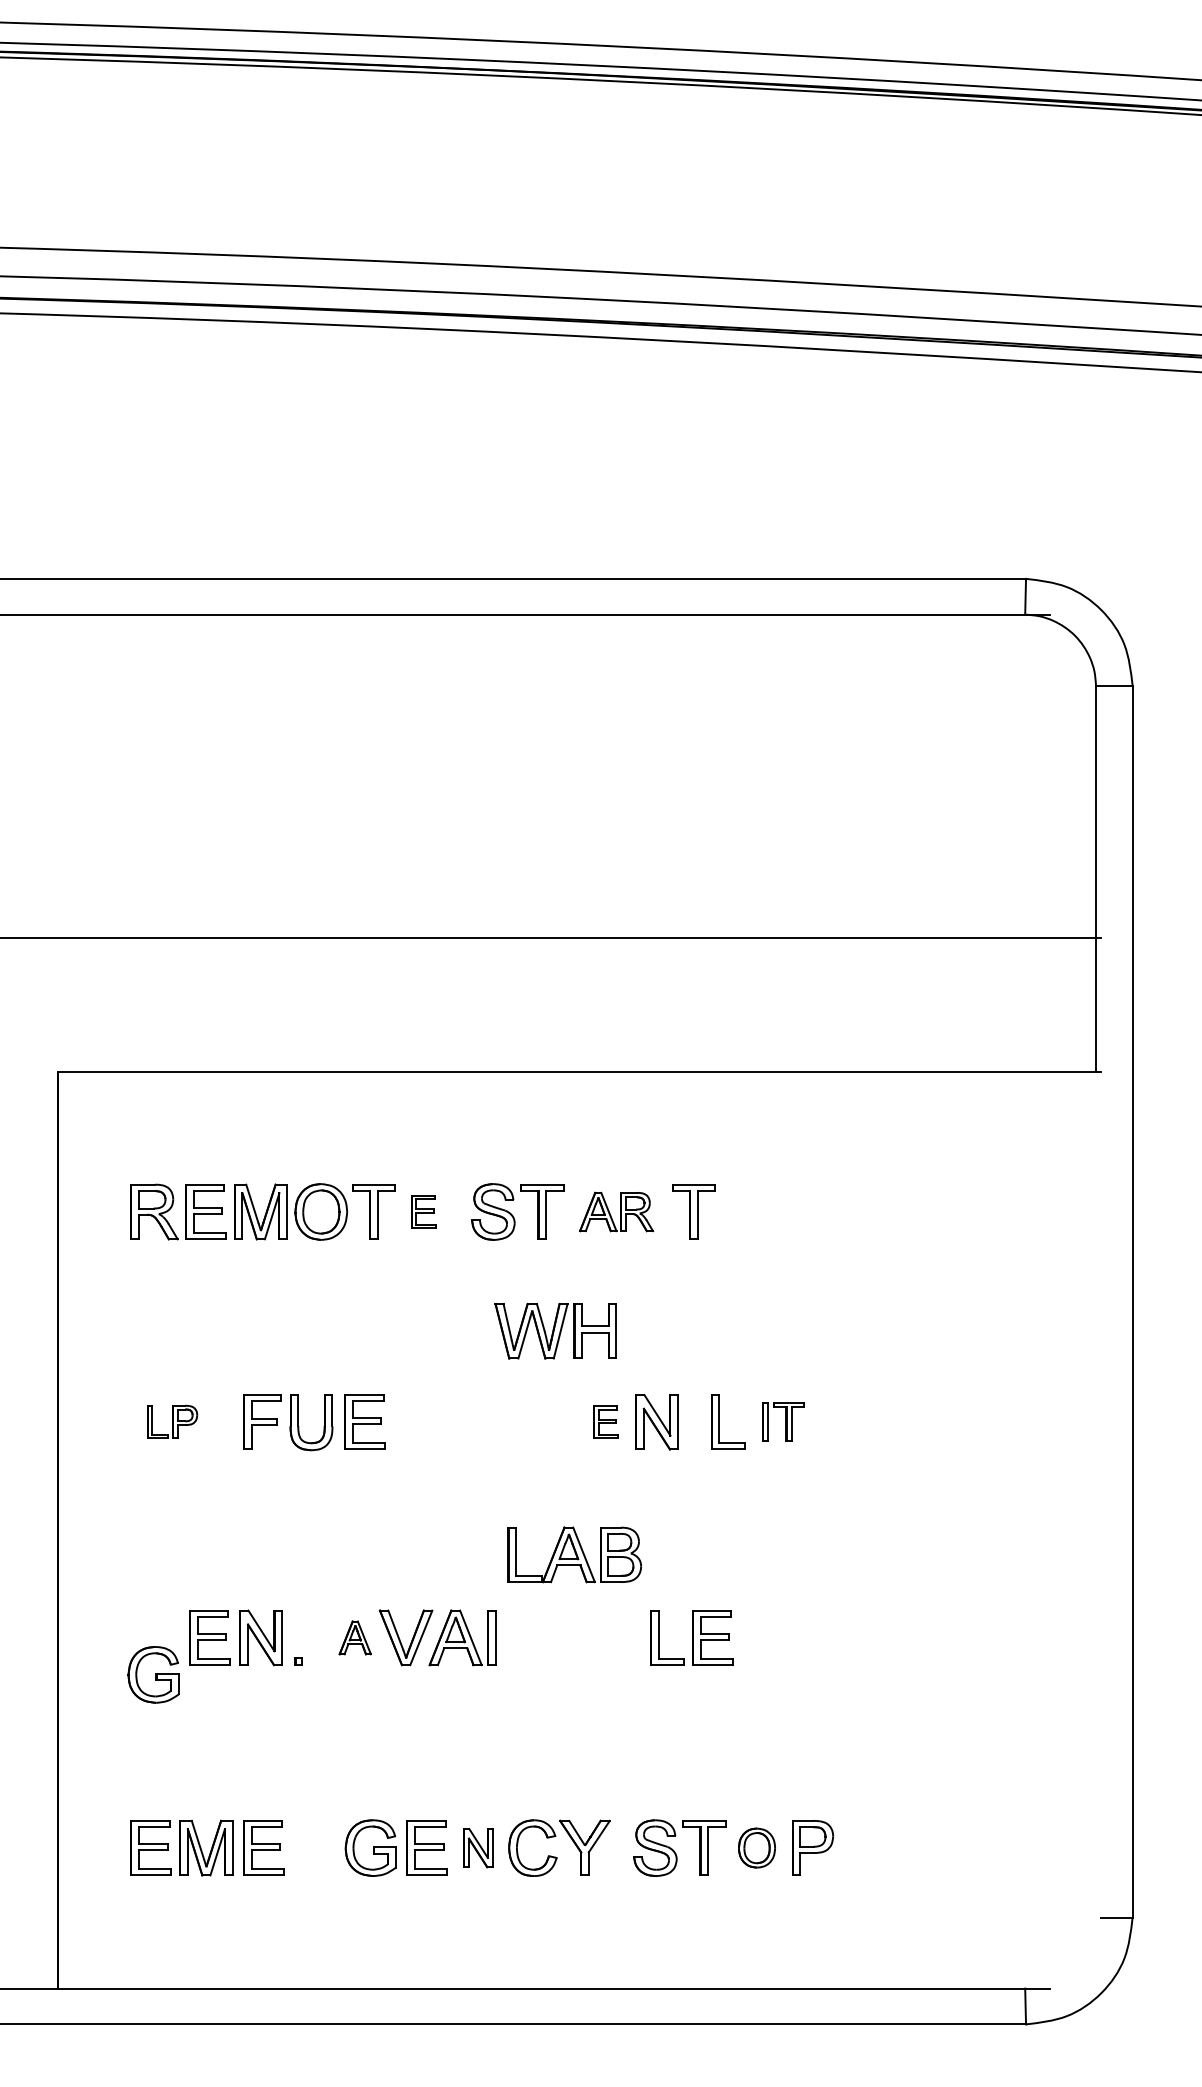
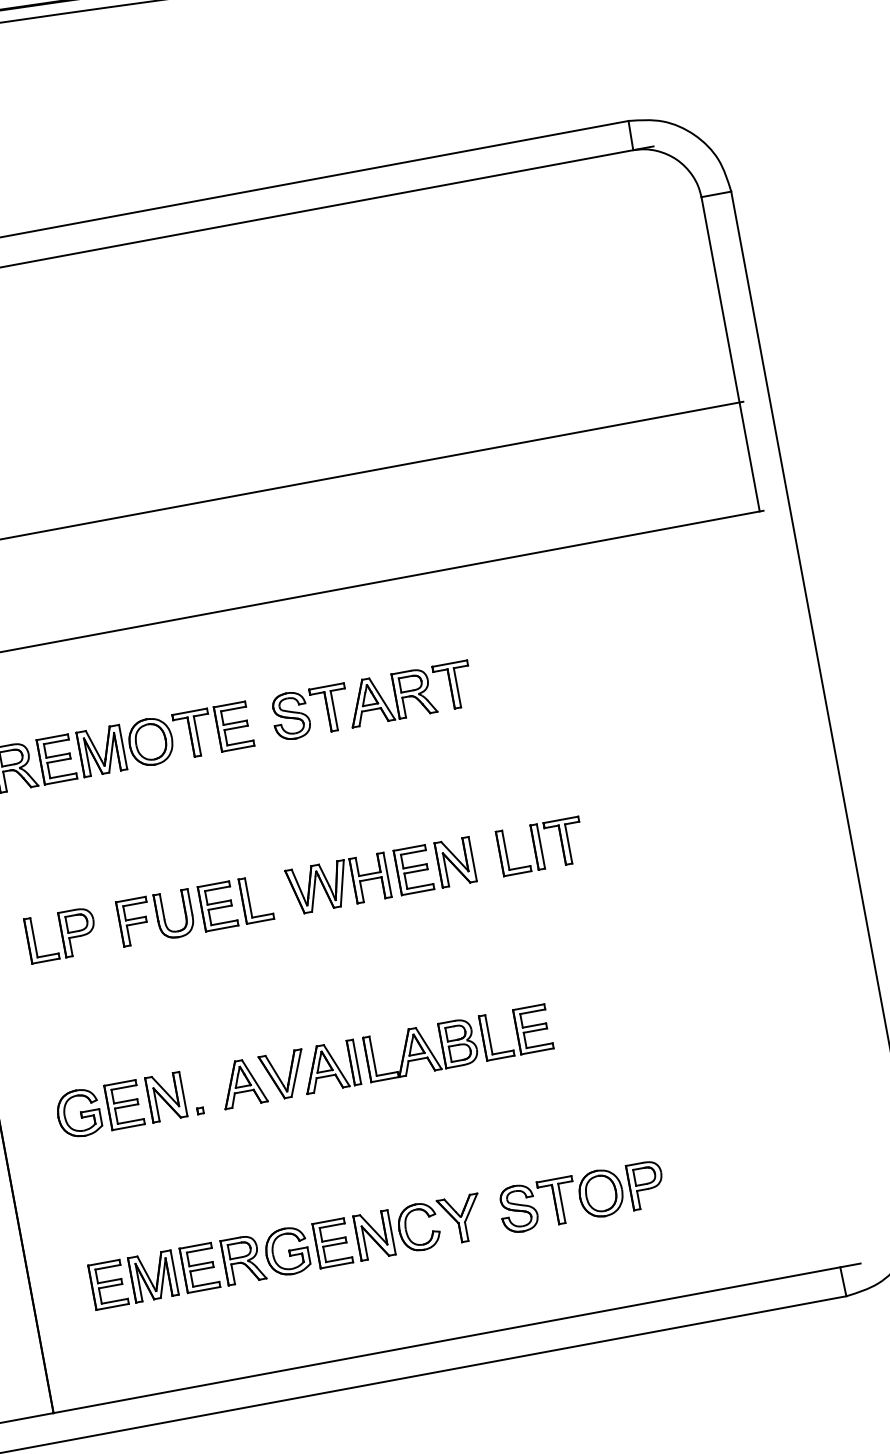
part: (423, 1211) -> (233, 726), size x1.67
part: (616, 1211) -> (390, 697), size x1.43
part: (555, 1331) -> (338, 884), moved
part: (172, 1421) -> (61, 934), size x1.67
part: (403, 1421) -> (249, 899), added
part: (605, 1421) -> (413, 869), size x1.67
part: (783, 1421) -> (558, 842), size x1.43
part: (574, 1554) -> (420, 1049), moved
part: (355, 1637) -> (242, 1082), size x1.67
part: (153, 1674) -> (78, 1113), moved
part: (477, 1847) -> (373, 1235), size x1.43
part: (756, 1847) -> (600, 1193), size x1.43
part: (317, 1848) -> (243, 1260), added

